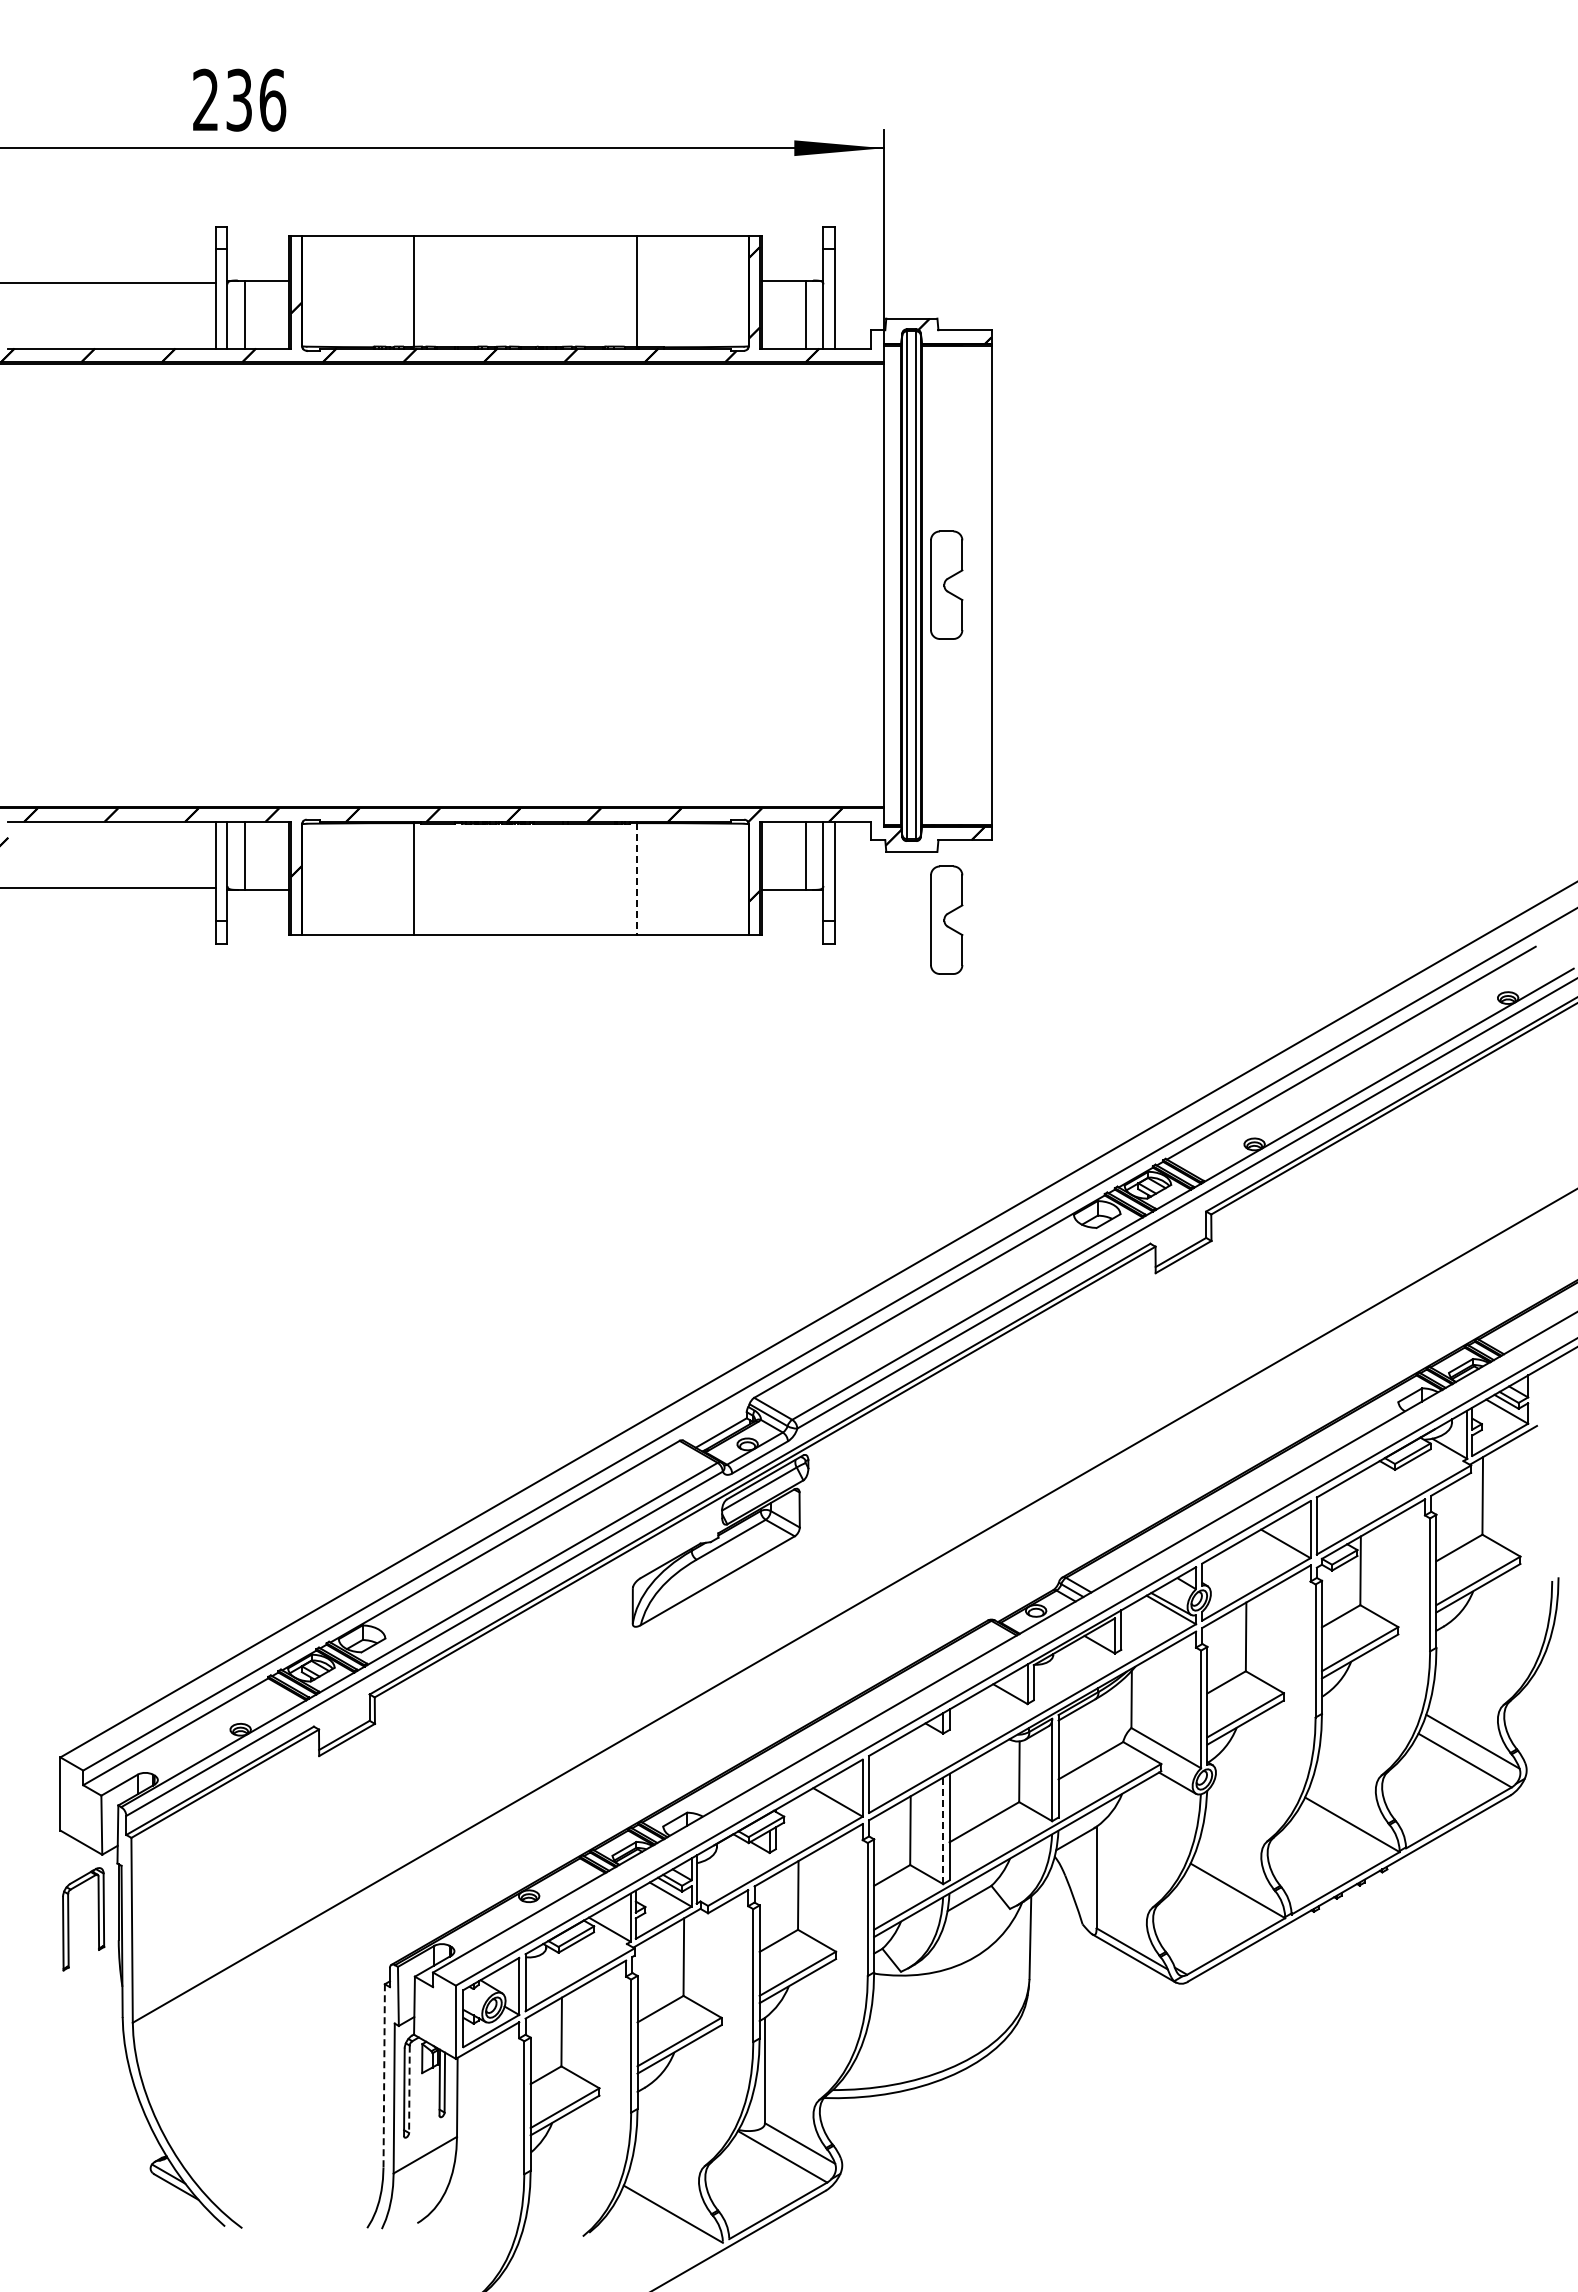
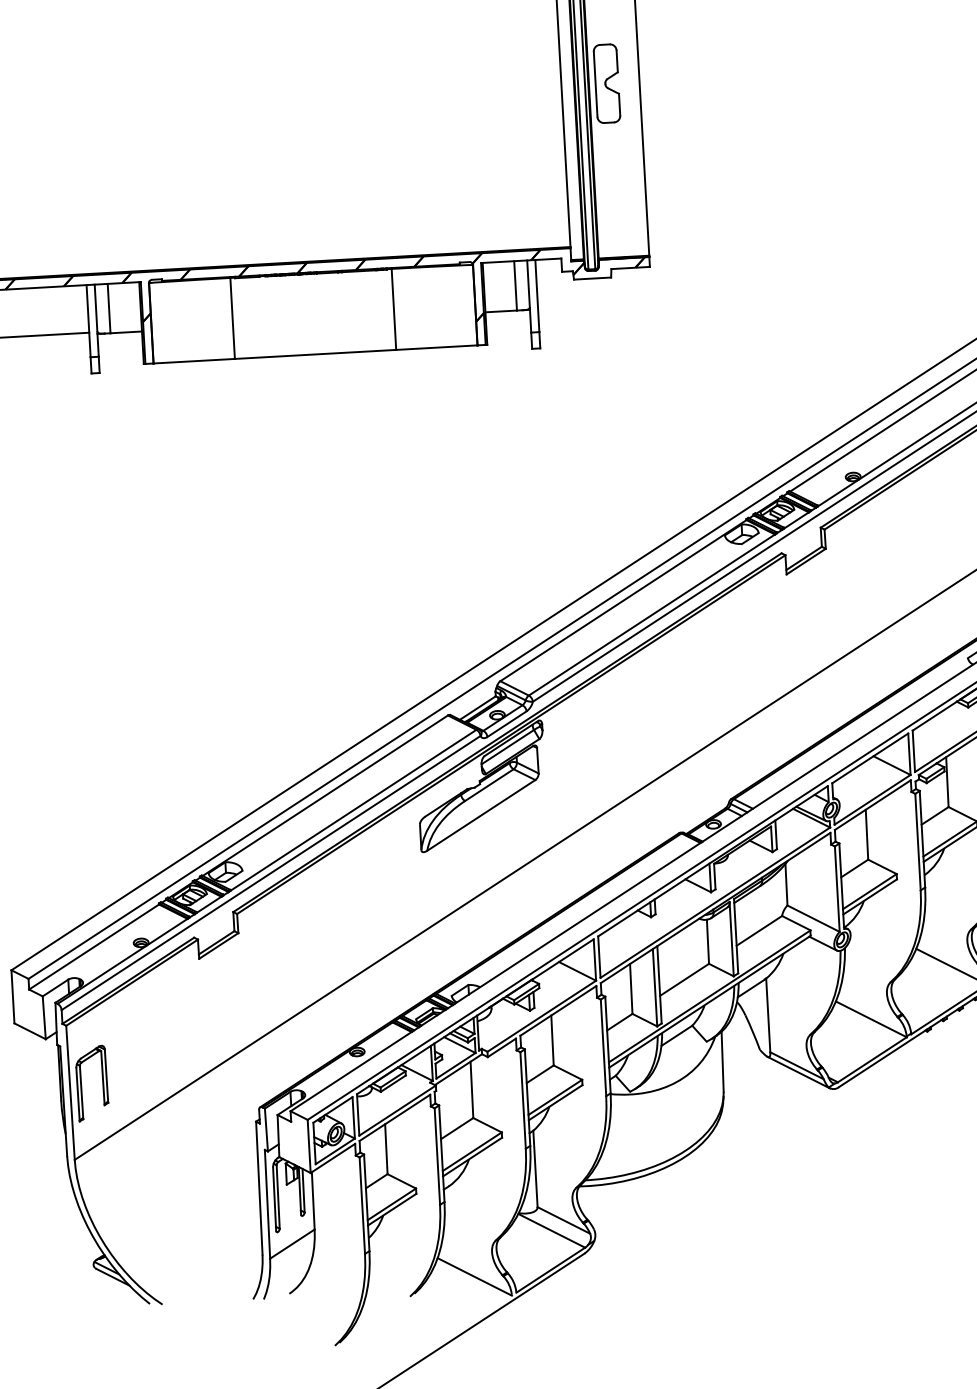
line: (636, 878) -> (393, 309), dashed -> solid
part: (946, 919) -> (620, 326), removed
line: (943, 1830) -> (655, 987), dashed -> solid
part: (69, 1919) -> (81, 1084), moved
line: (384, 2075) -> (259, 1187), dashed -> solid
line: (409, 2089) -> (278, 1197), dashed -> solid

